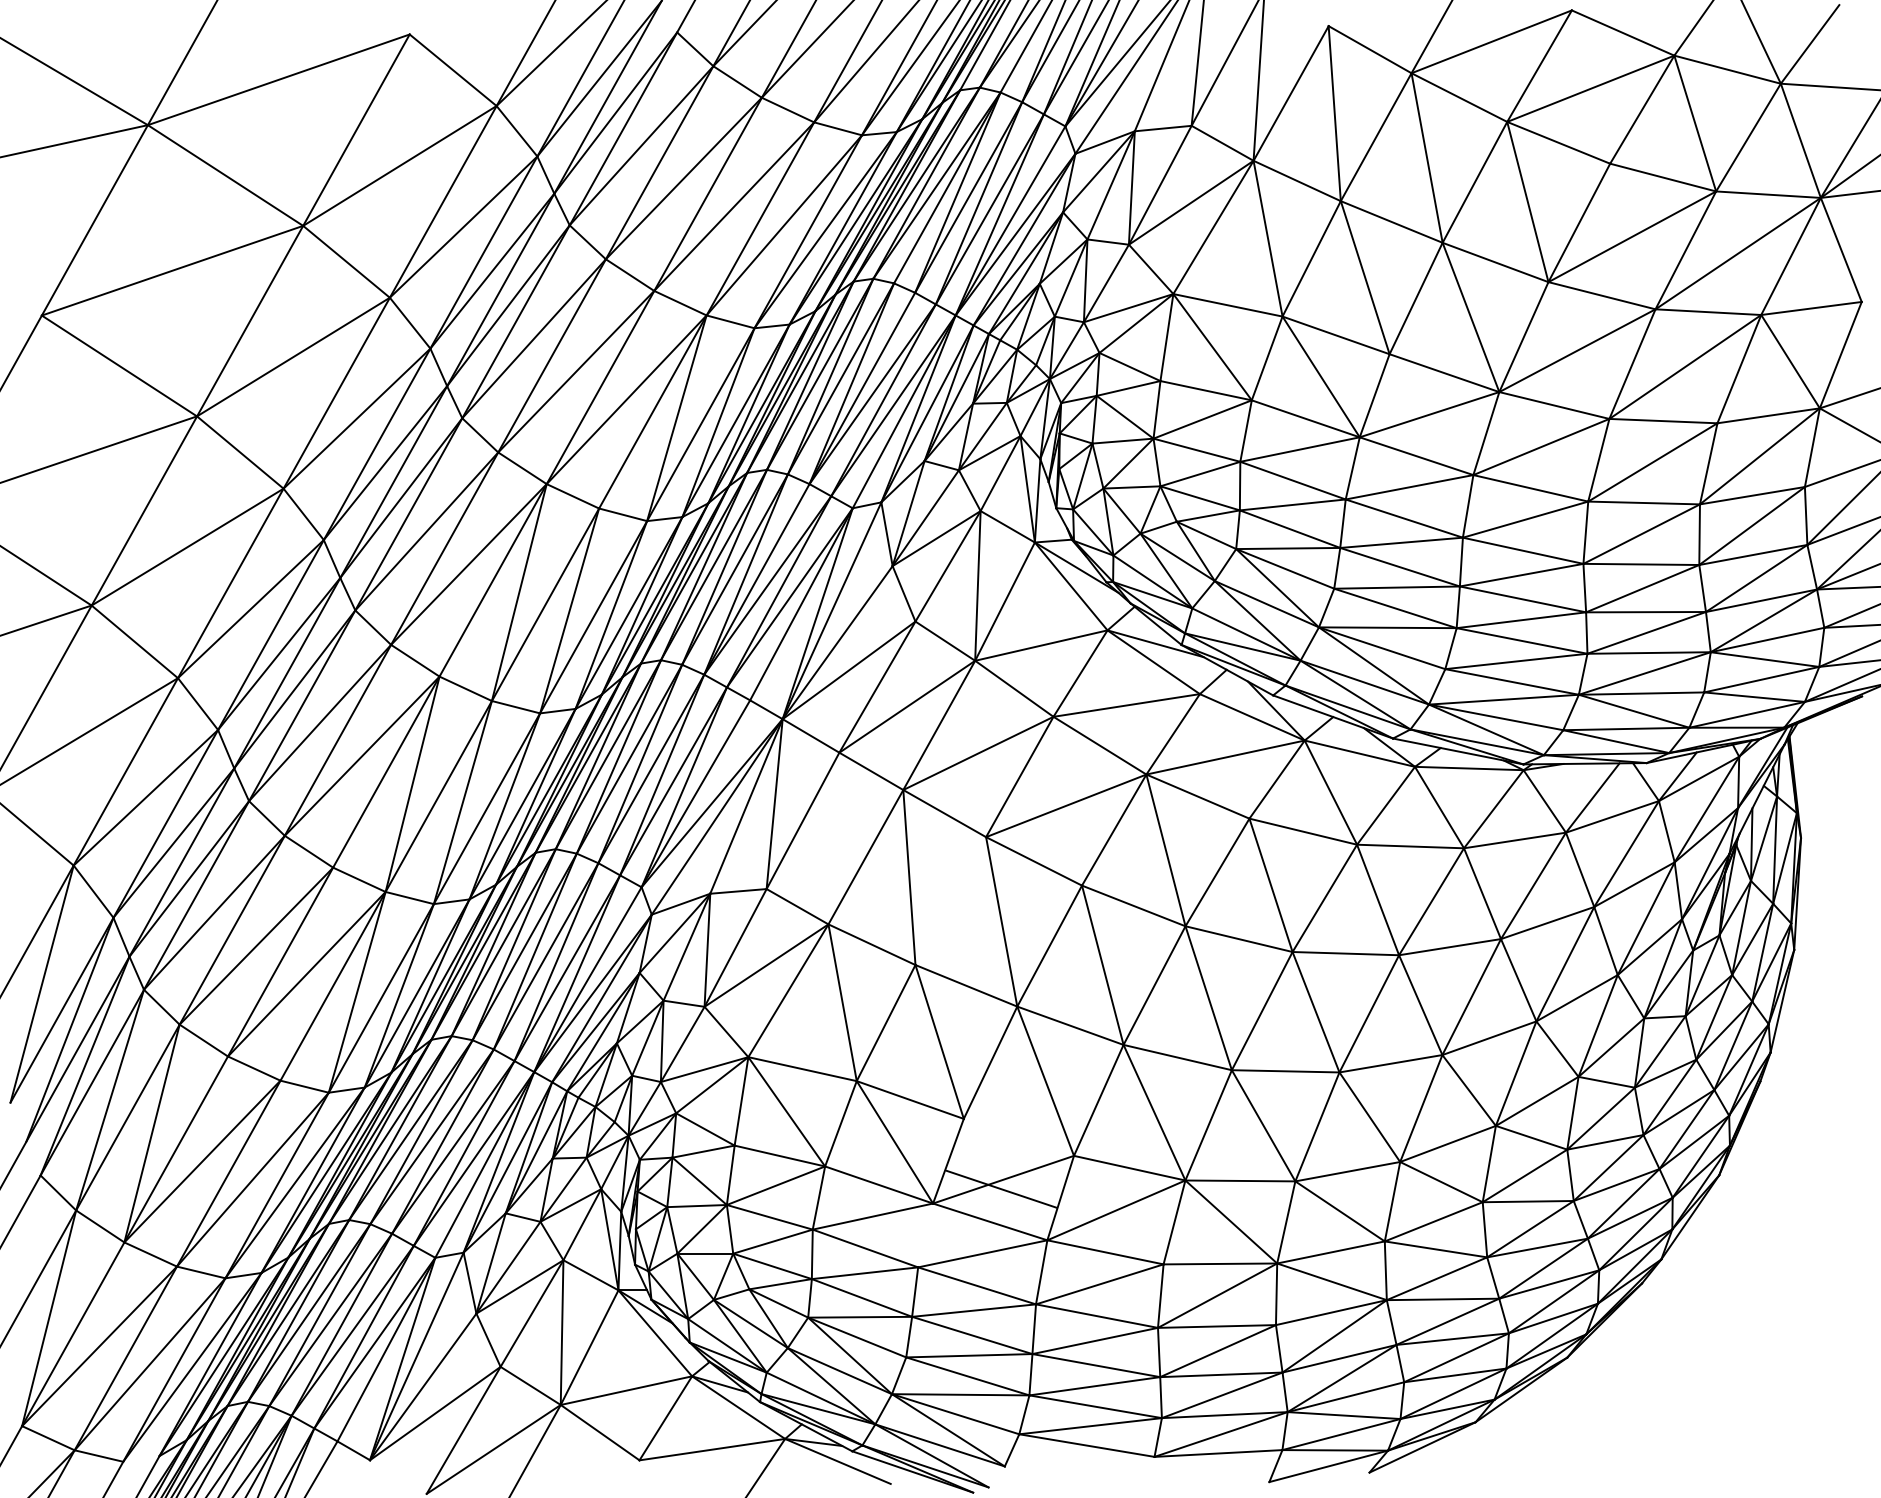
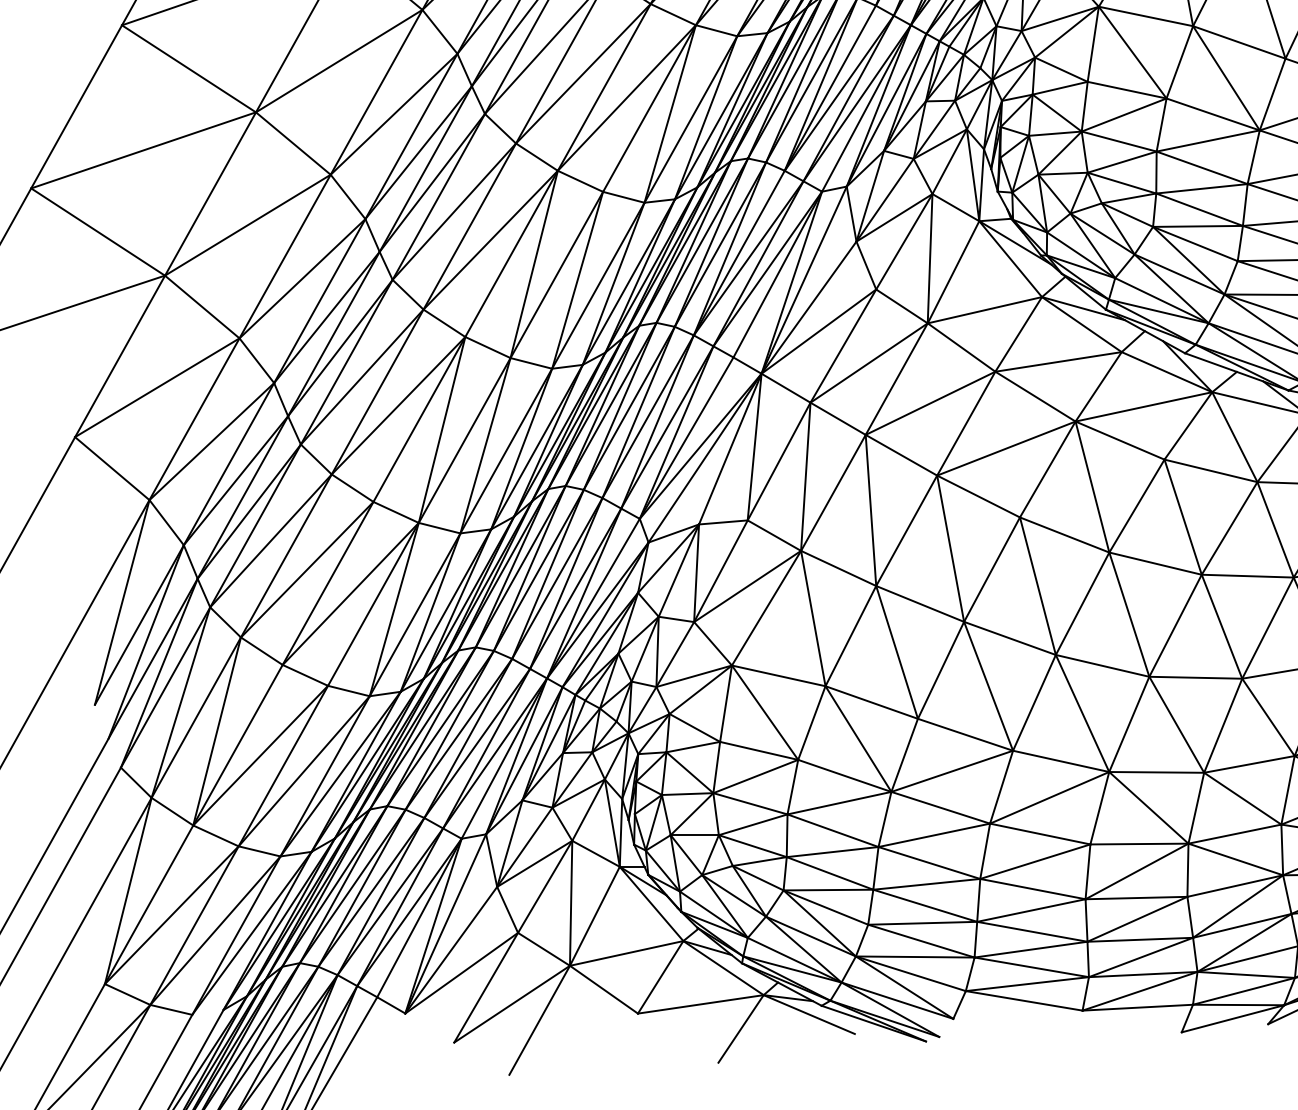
line: (833, 838) -> (805, 476), added
line: (950, 901) -> (906, 531), added
line: (1001, 1188) -> (965, 734), moved
line: (925, 1235) -> (884, 819), added

